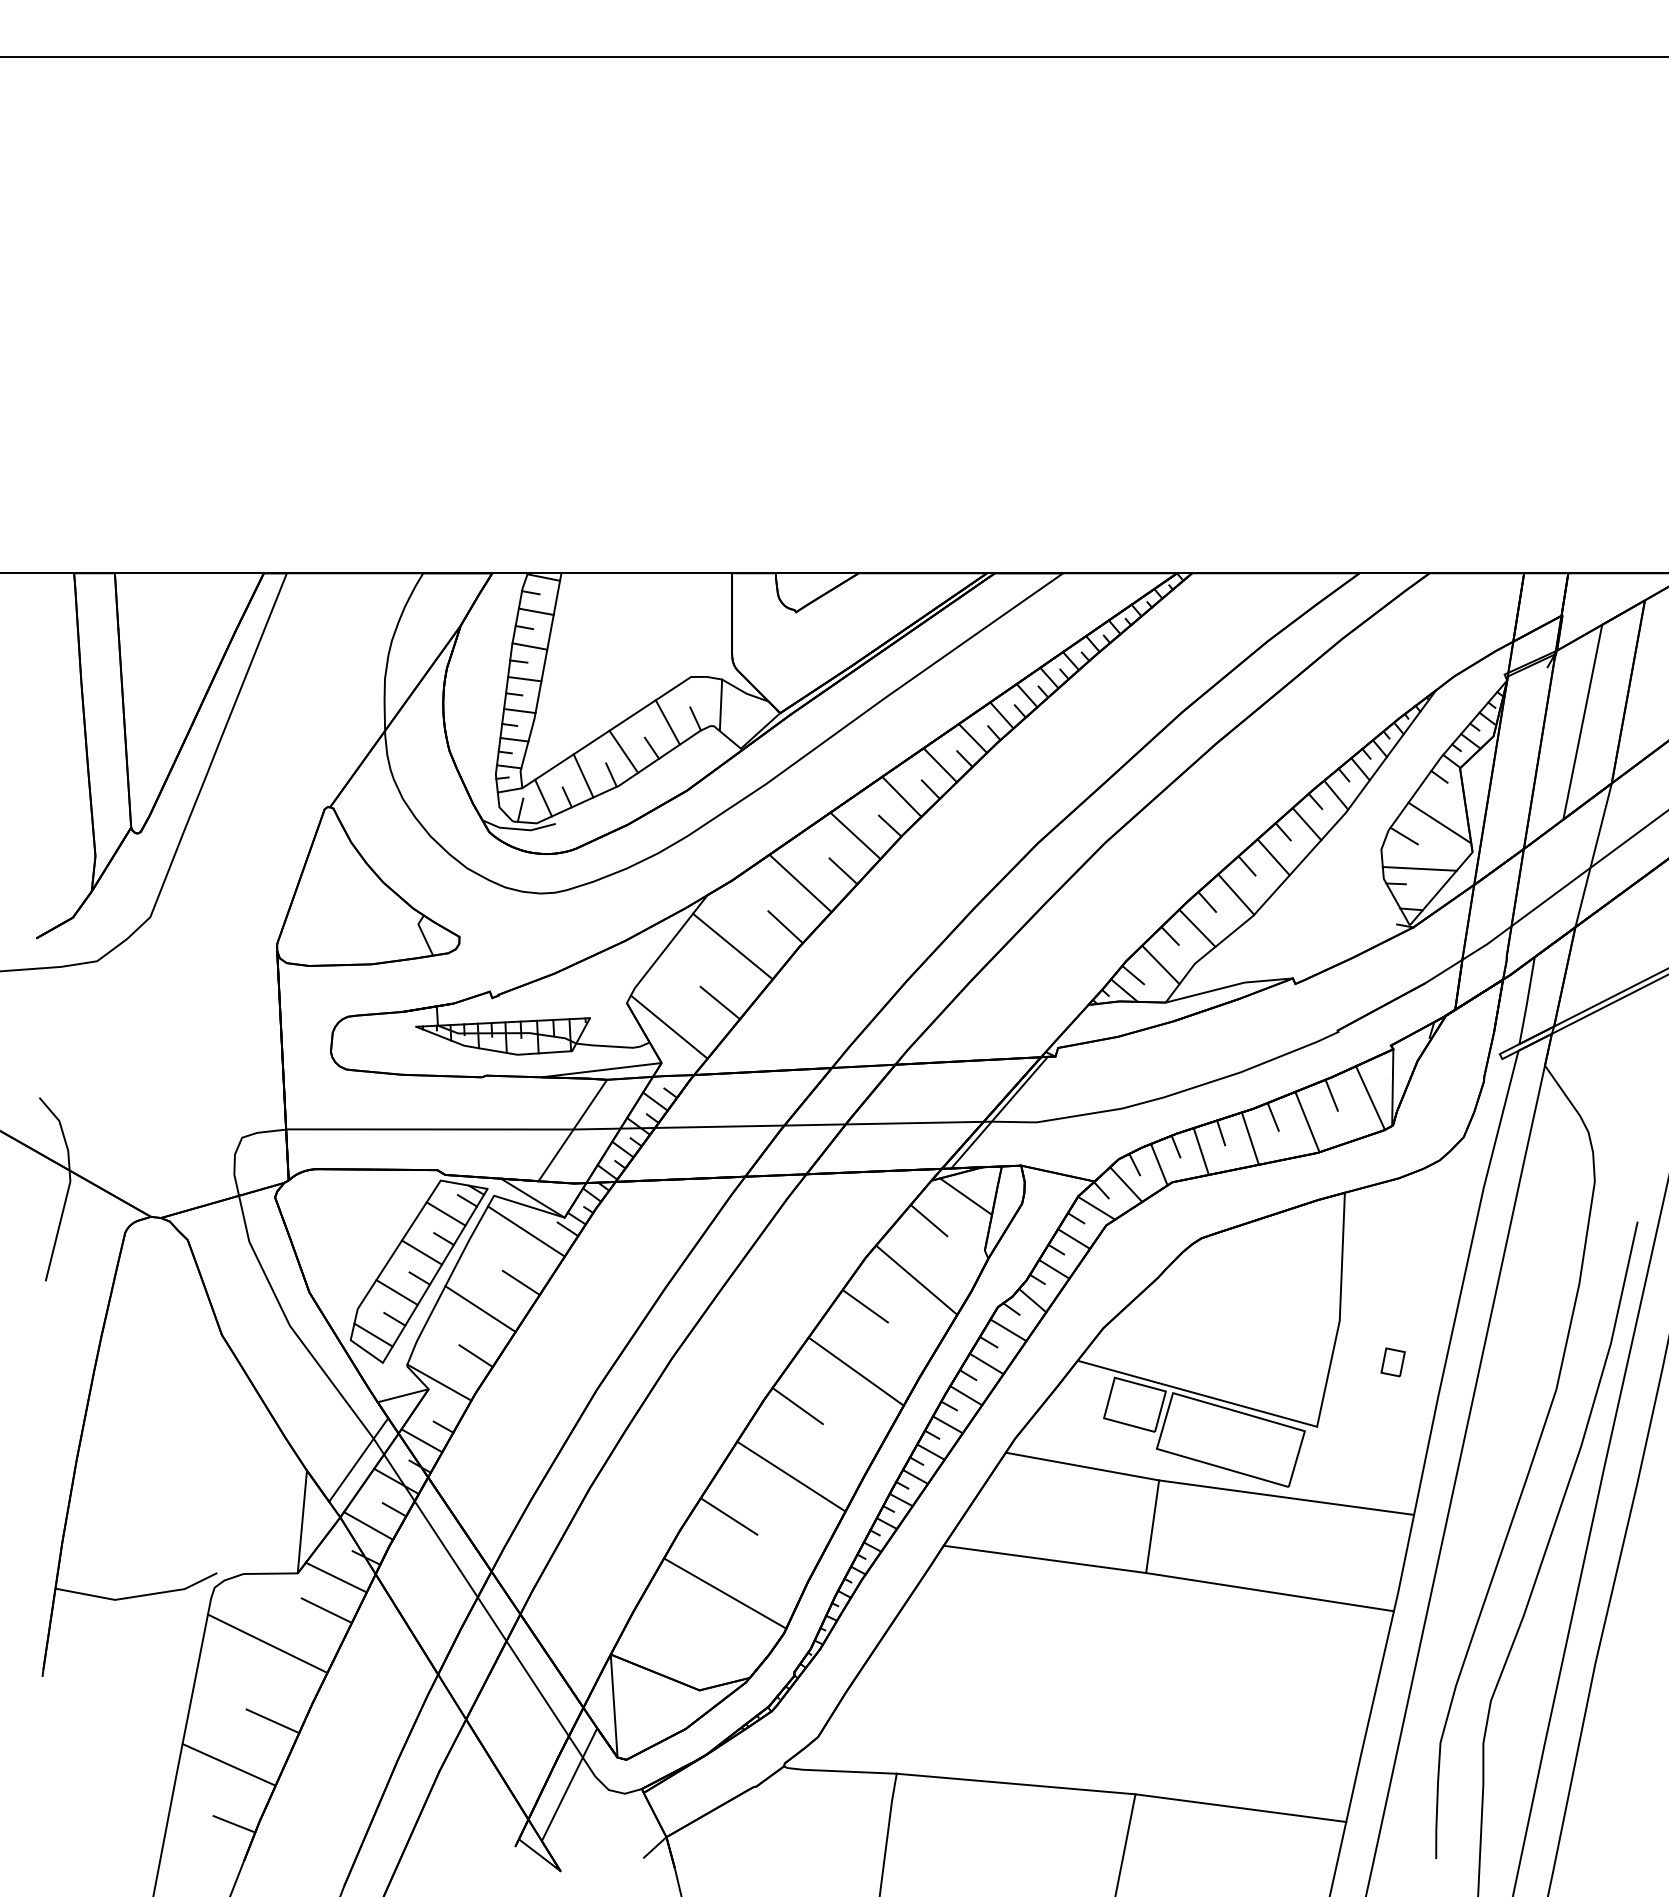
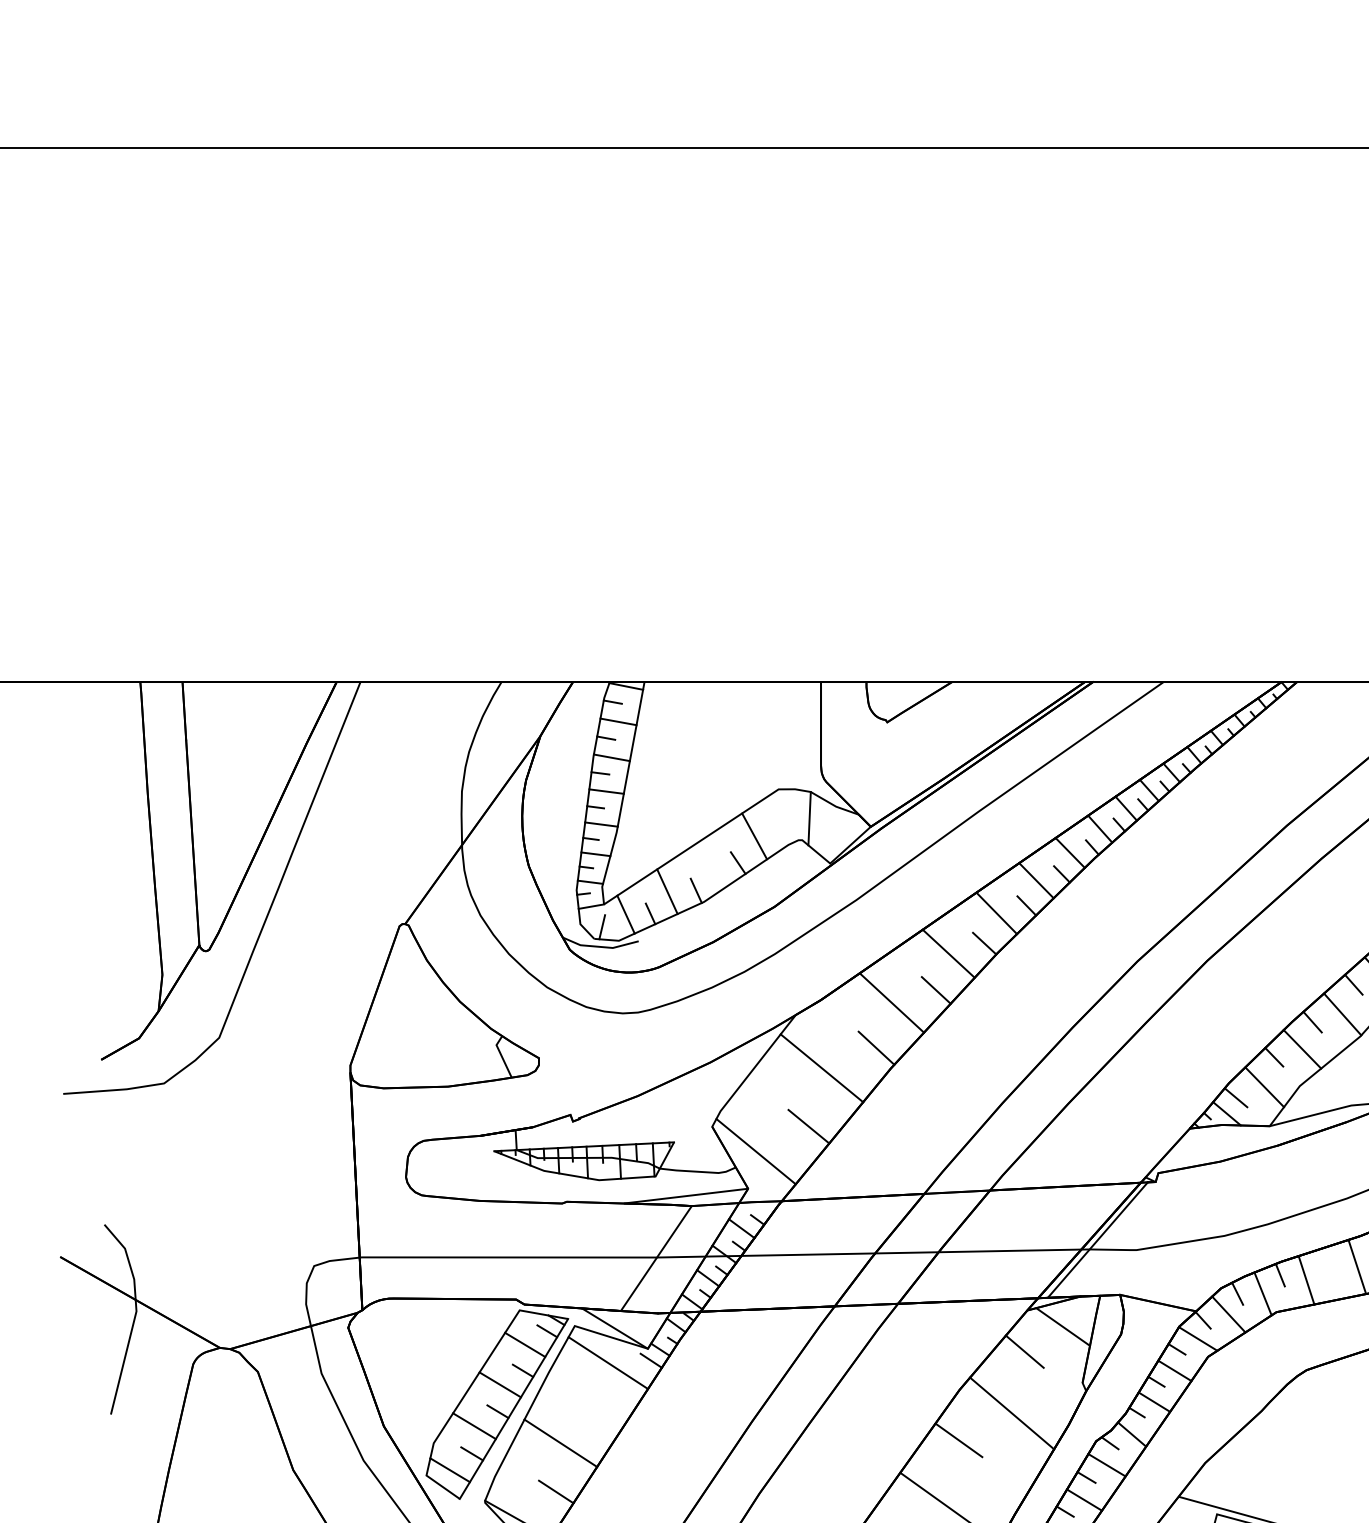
line: (695, 718) -> (783, 832), removed
line: (623, 751) -> (708, 866), removed
line: (1221, 1132) -> (1327, 1260), removed
line: (520, 1282) -> (602, 1415), removed

